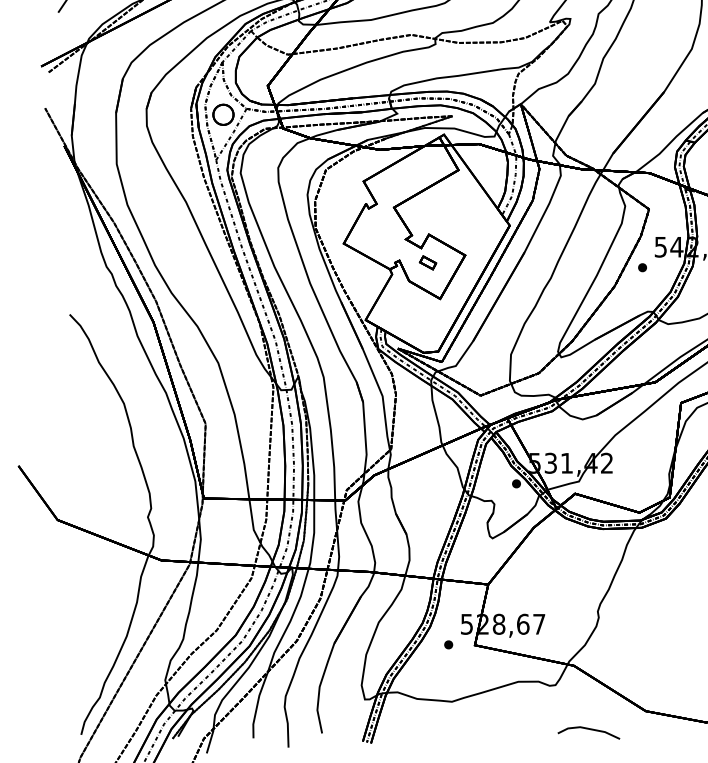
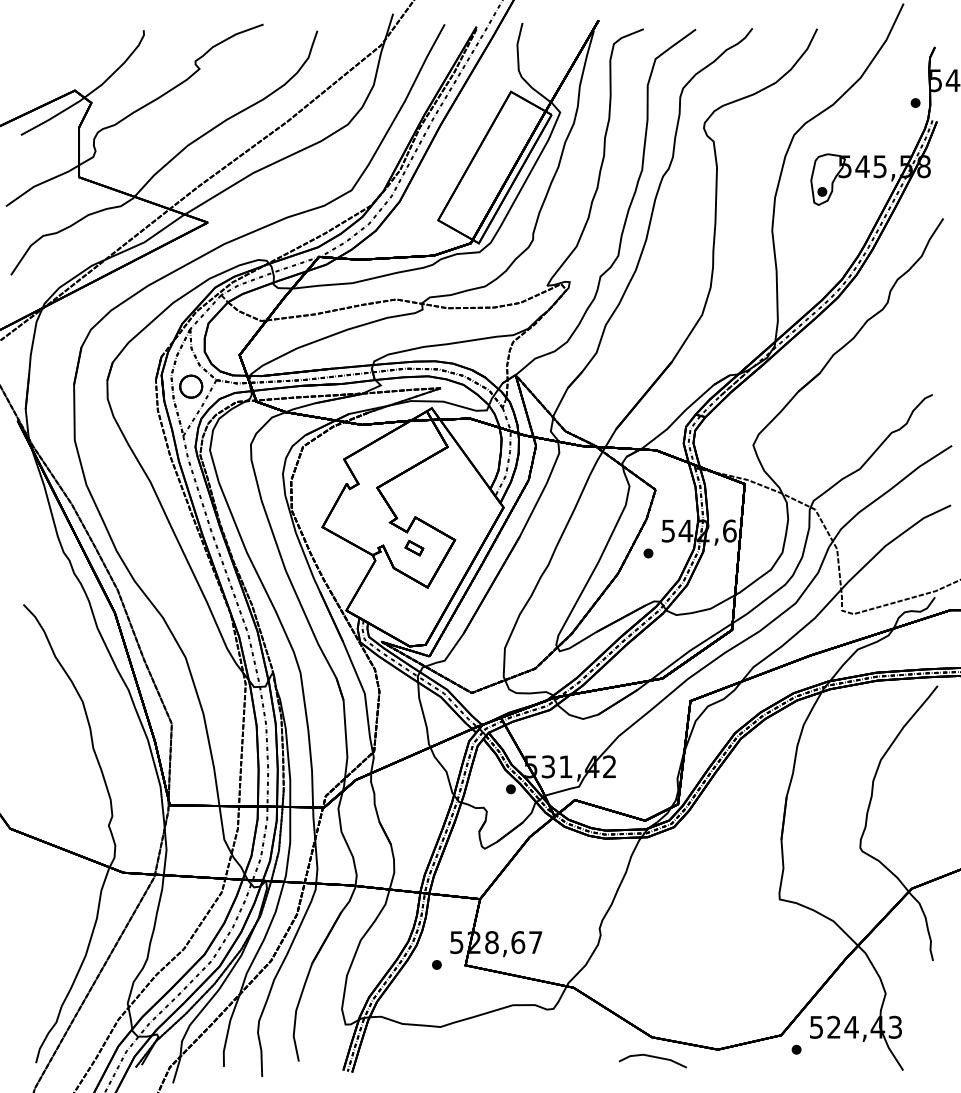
line: (588, 729) -> (652, 1057), moved

